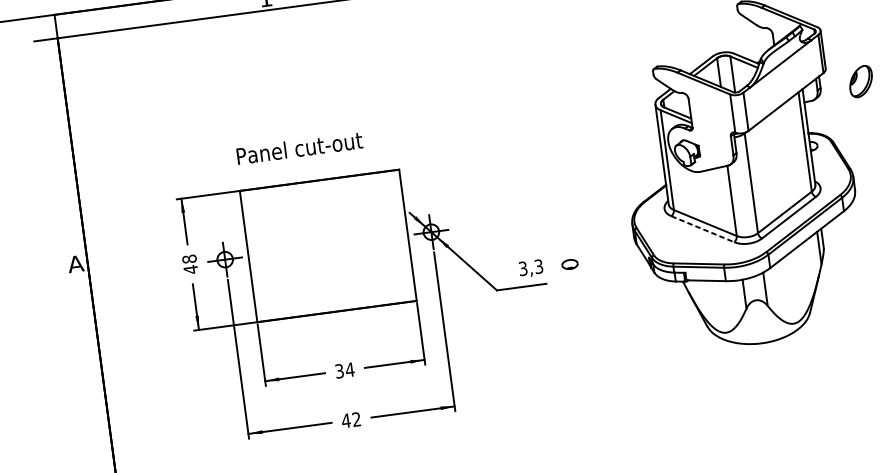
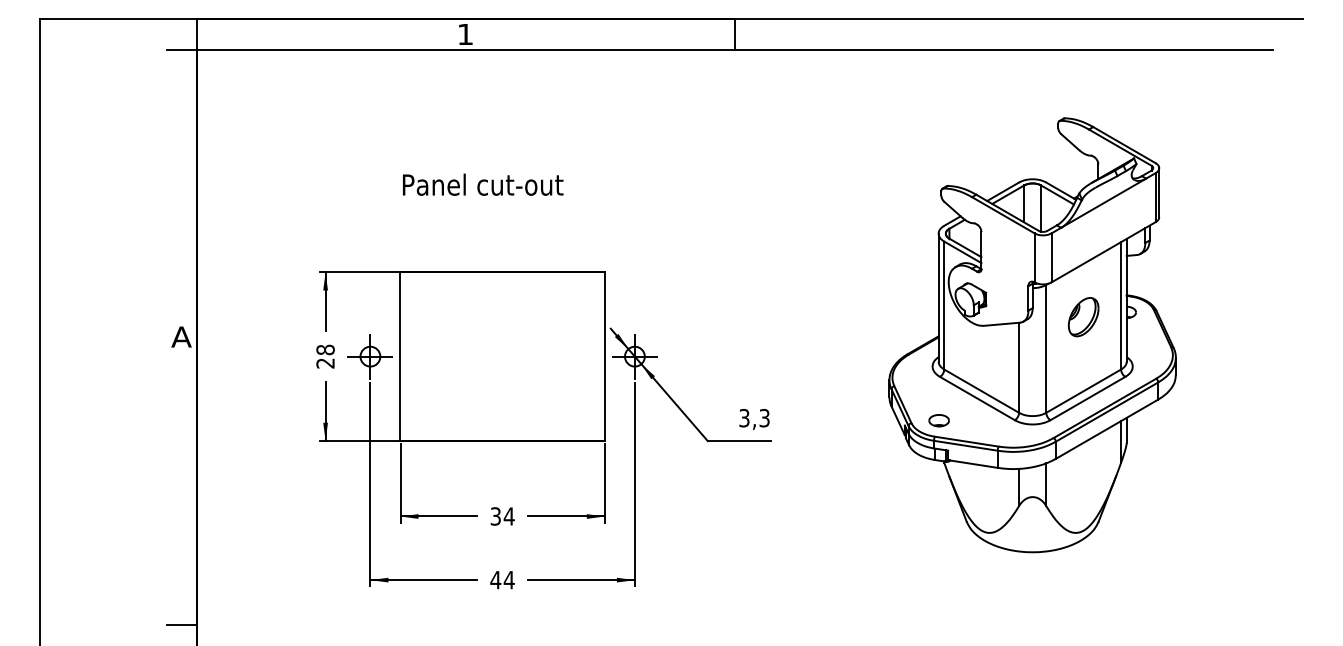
part: (860, 81) -> (1083, 317), moved
text: (300, 148) -> (483, 184), moved
line: (702, 229) -> (977, 398), dashed -> solid
part: (569, 264) -> (938, 420), moved
text: (190, 269) -> (325, 363), 48 -> 28
text: (356, 419) -> (508, 579), 42 -> 44

